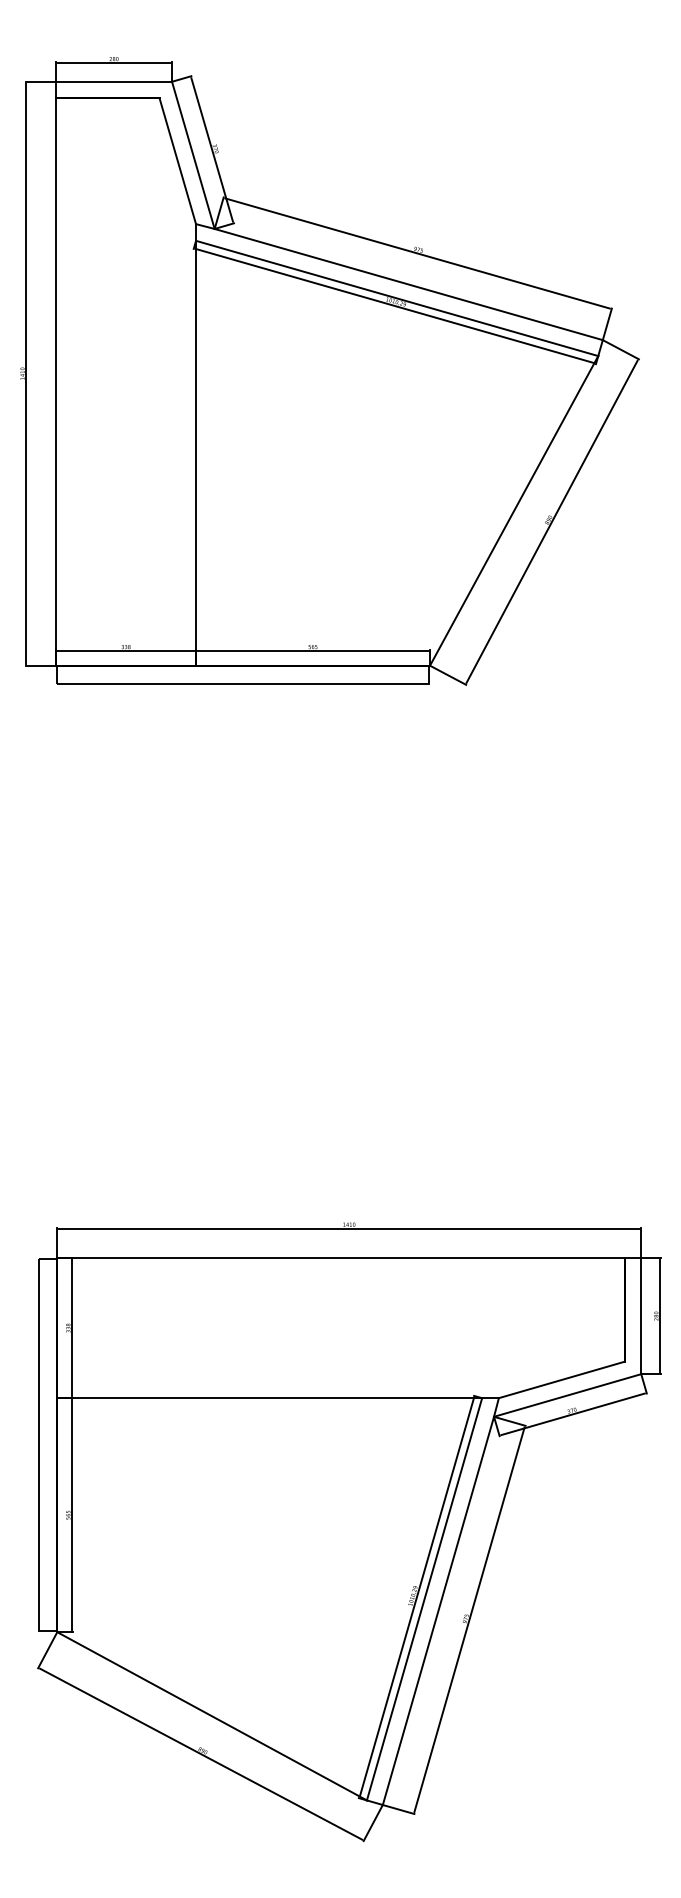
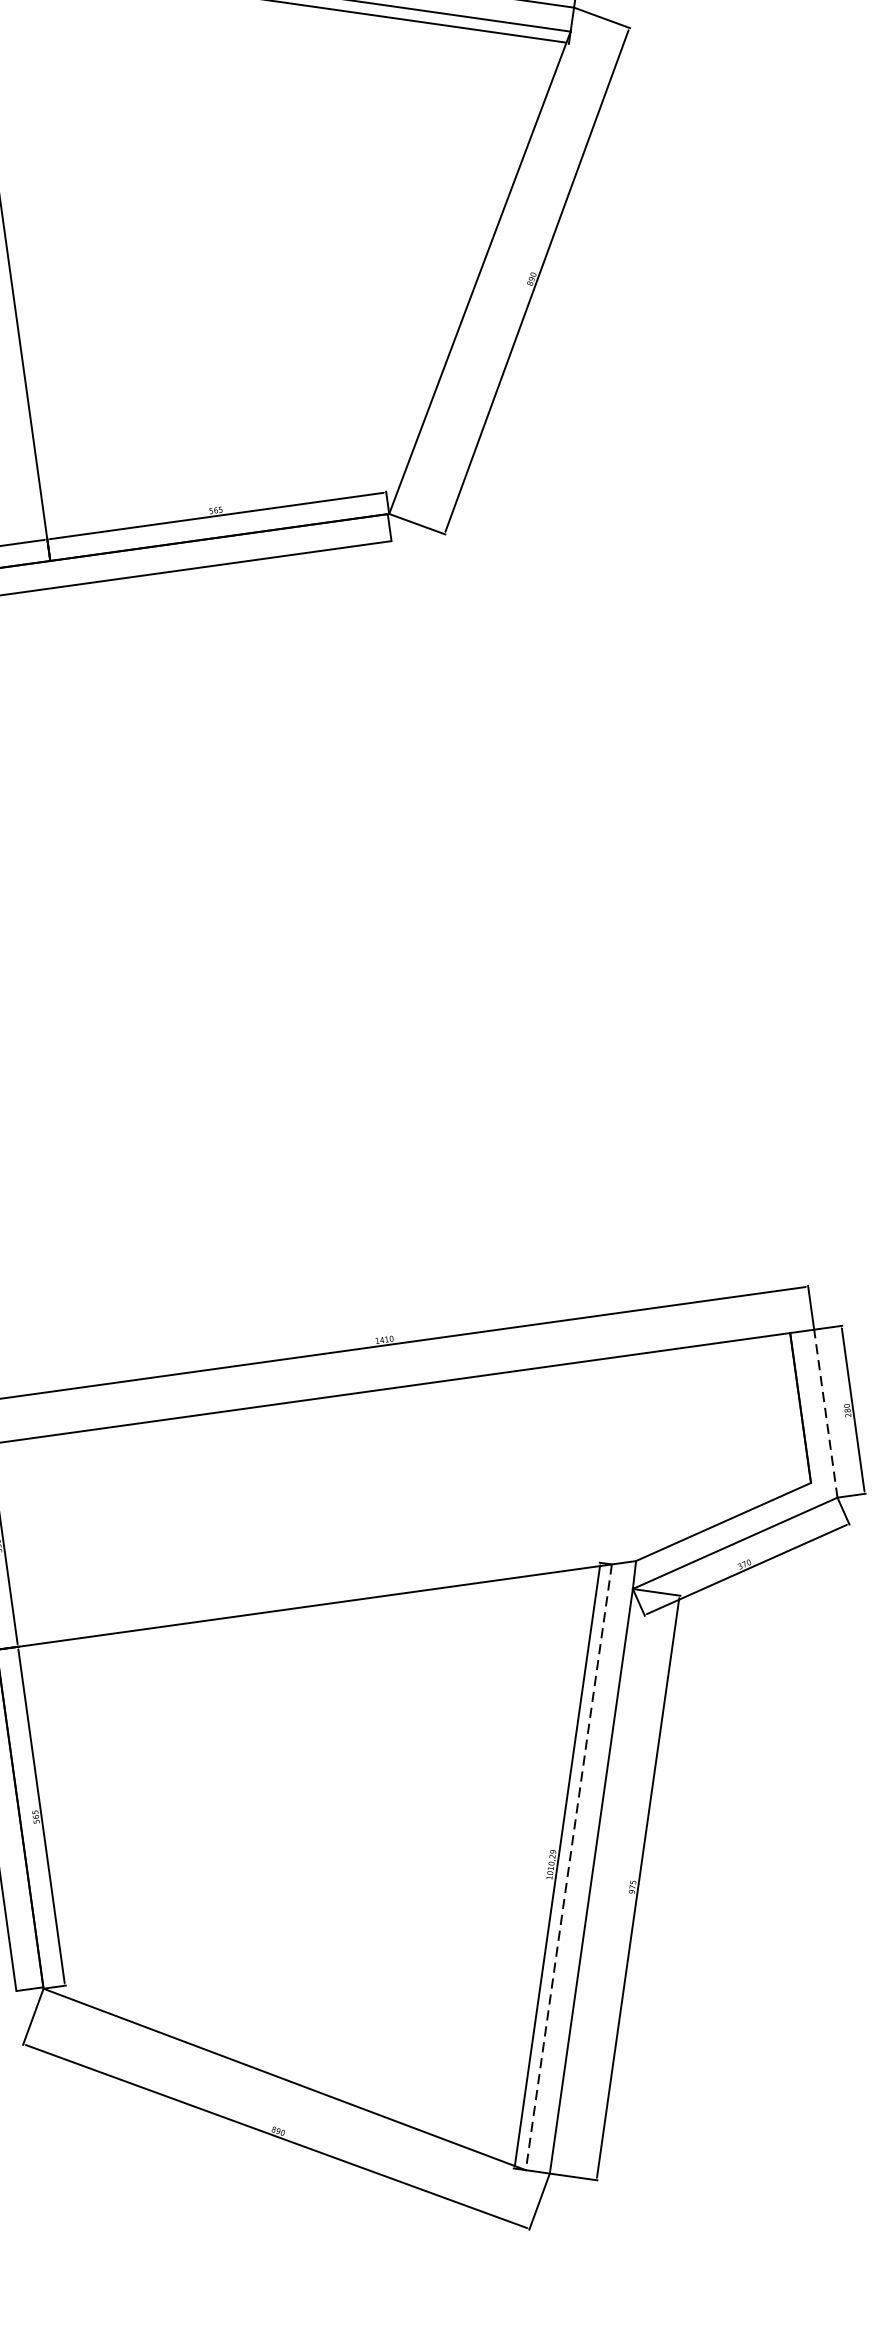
line: (641, 1316) -> (826, 1414), solid -> dashed
line: (424, 1599) -> (568, 1867), solid -> dashed

